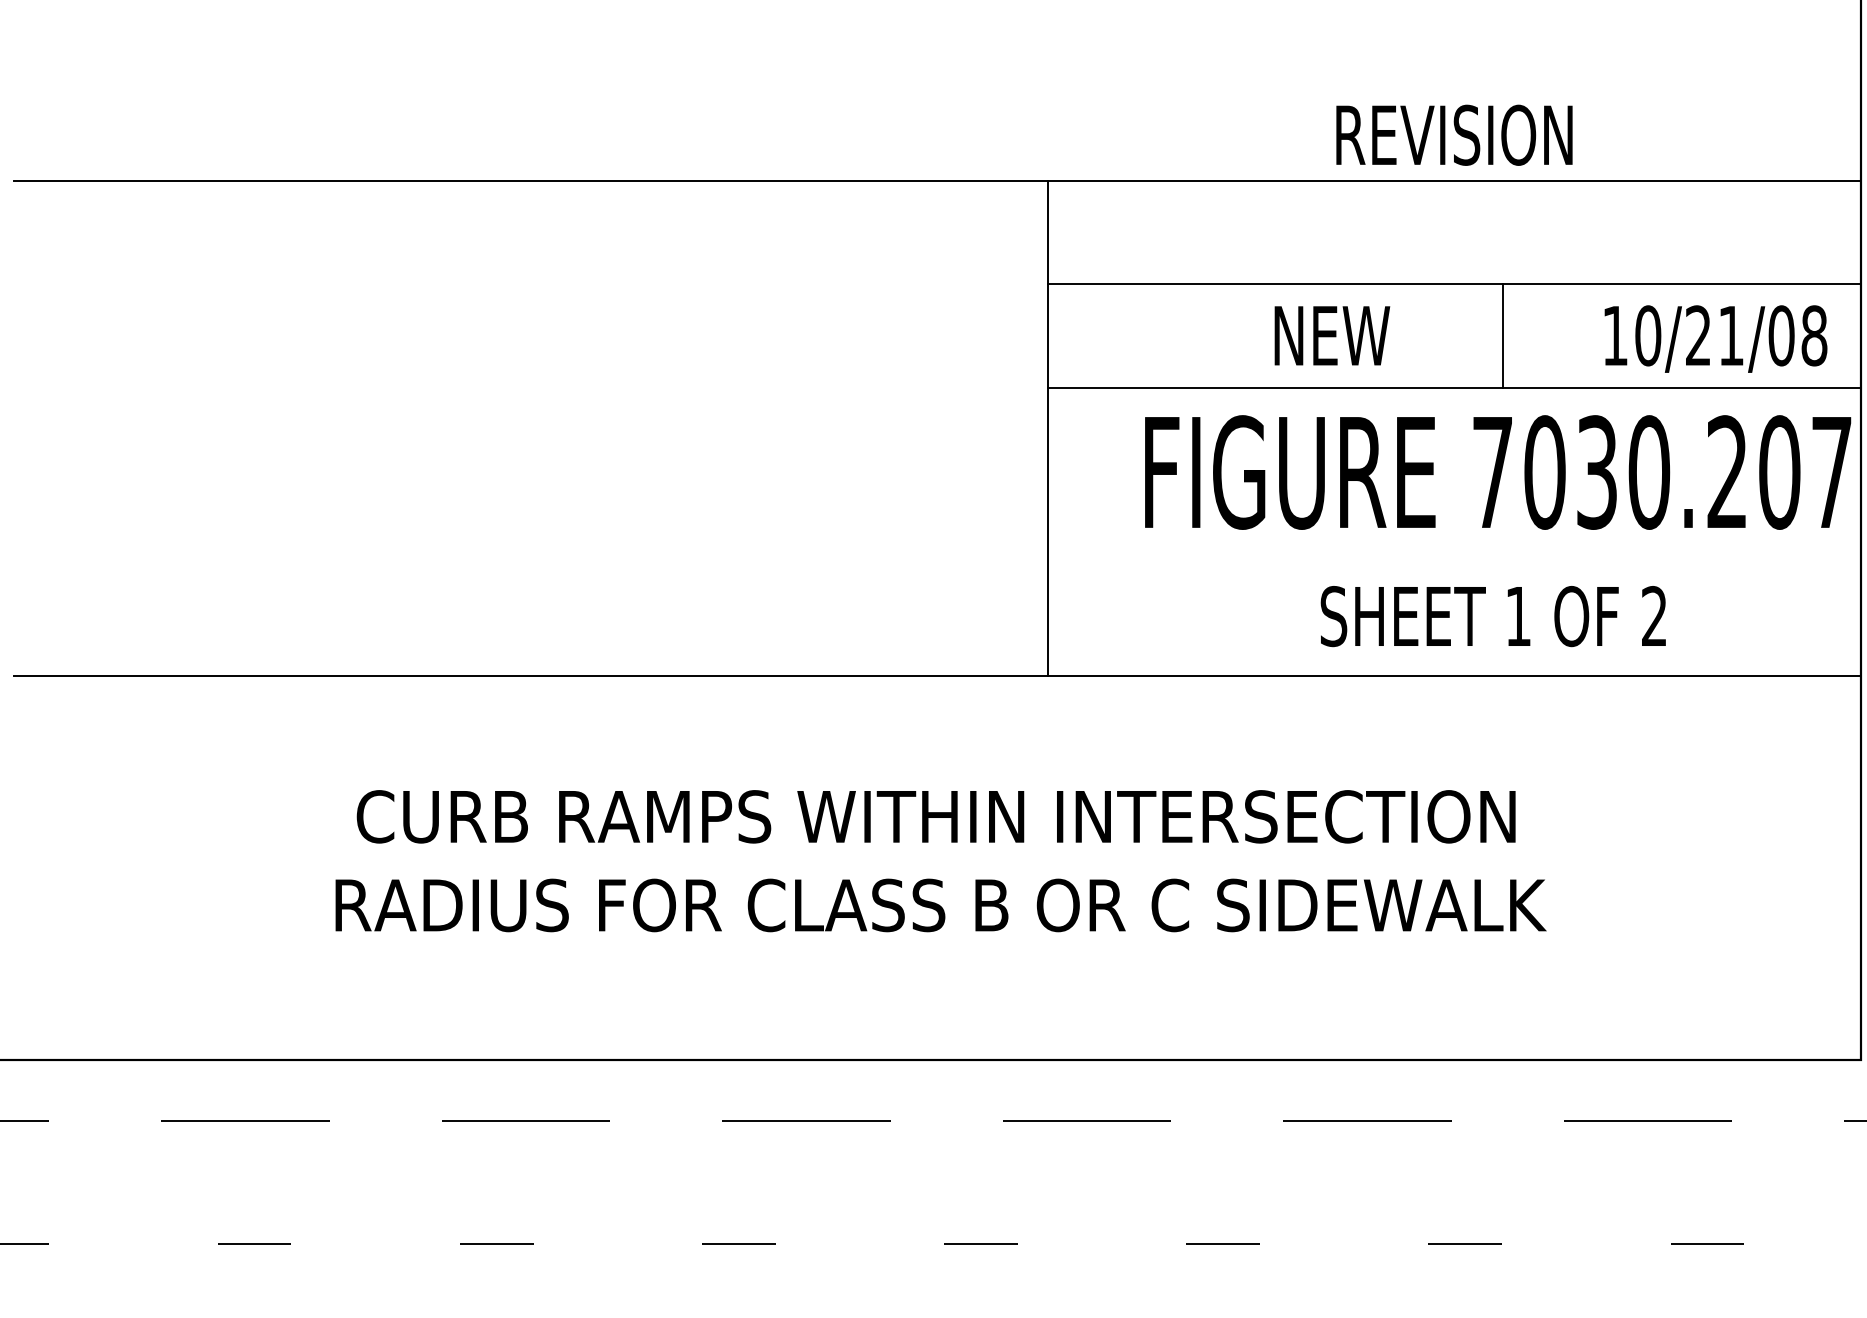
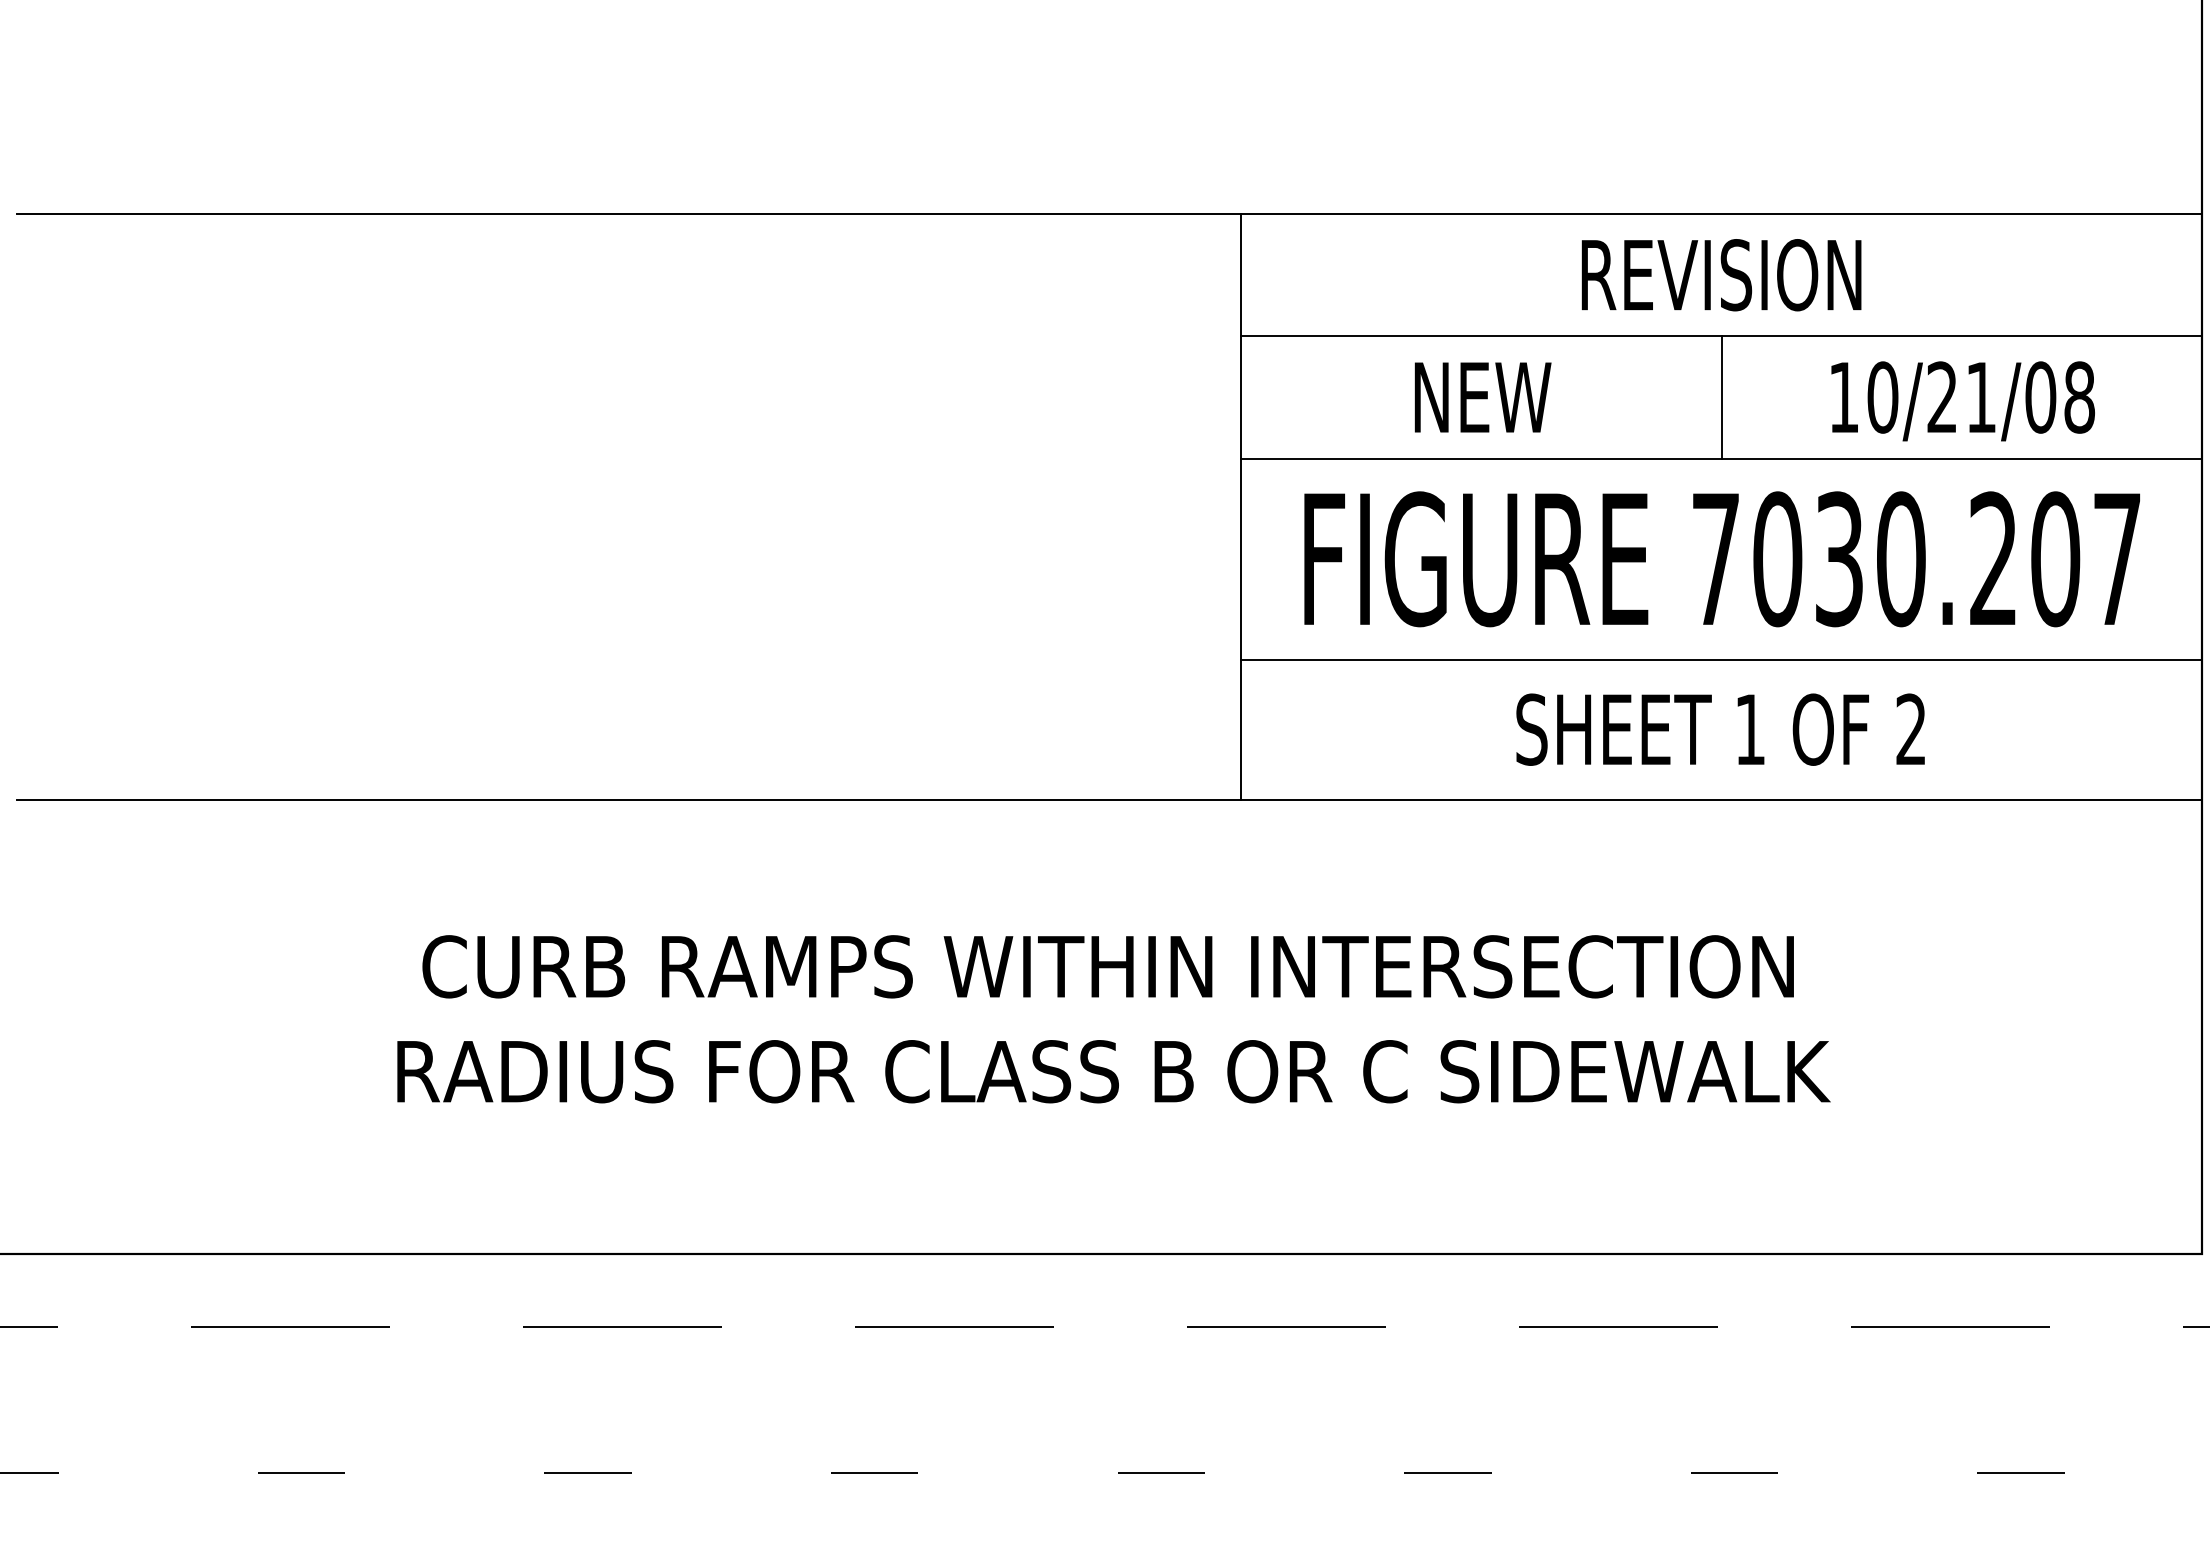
text: (1454, 135) -> (1721, 275), moved
text: (1331, 335) -> (1482, 397), moved
line: (1502, 335) -> (1721, 397), moved
text: (1715, 339) -> (1962, 401), moved
text: (1497, 472) -> (1721, 559), moved
line: (1454, 557) -> (1721, 659), added
text: (1493, 616) -> (1720, 729), moved

